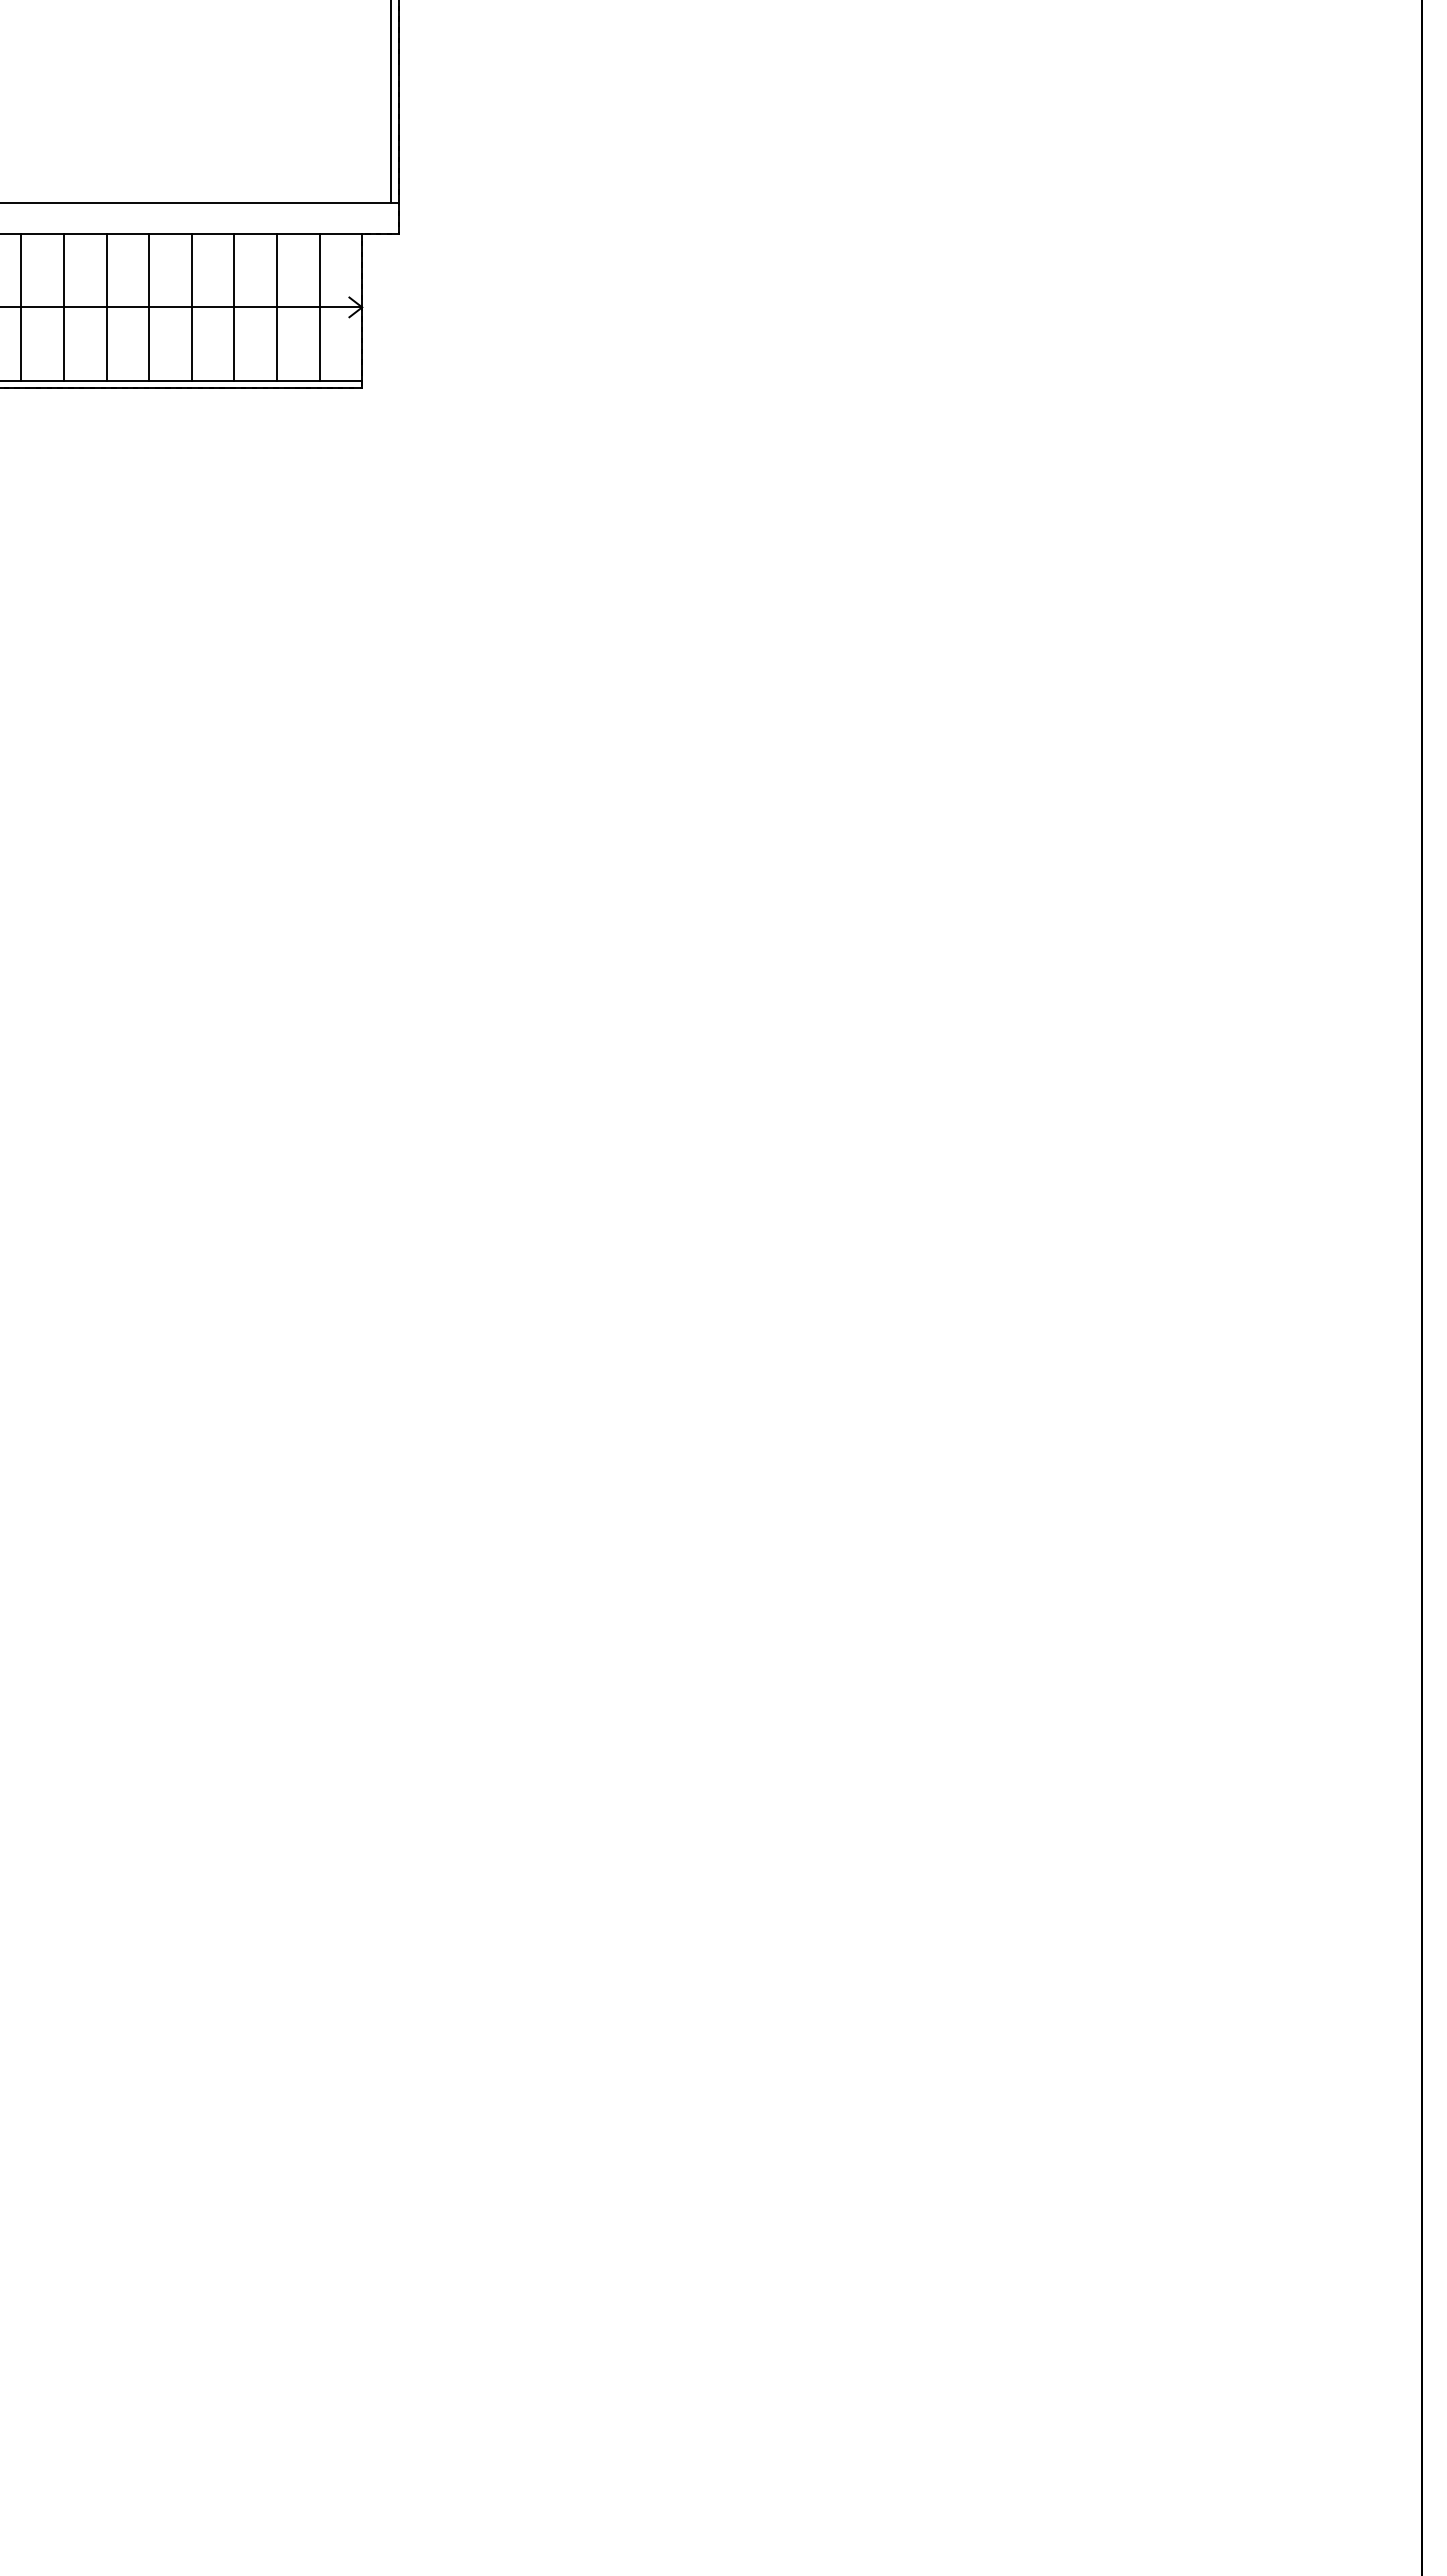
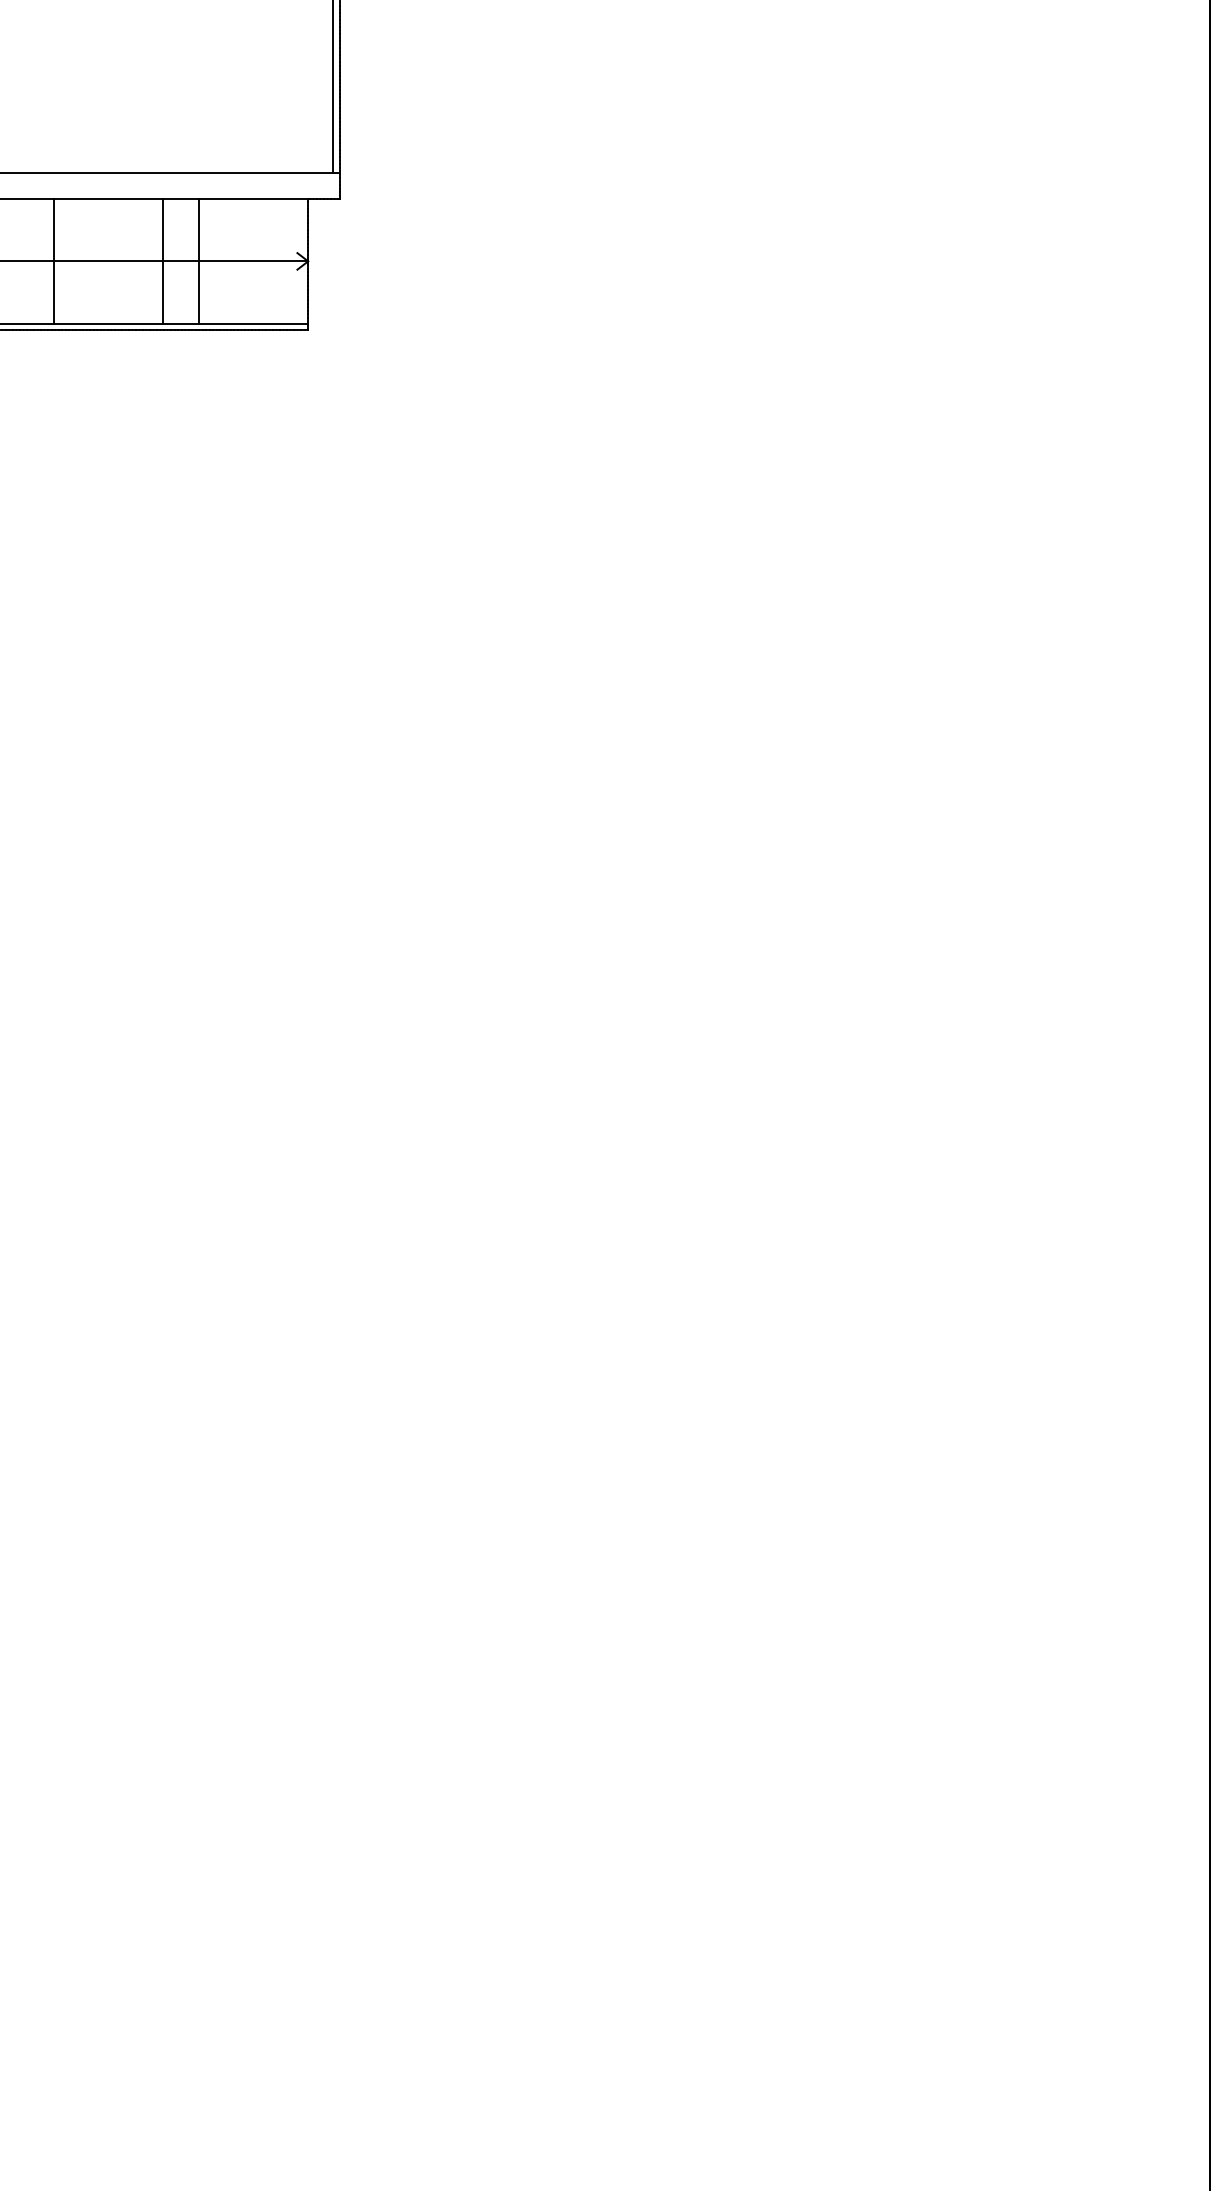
line: (21, 307) -> (18, 261), removed
line: (106, 307) -> (90, 261), removed
line: (149, 307) -> (127, 261), removed
line: (276, 307) -> (235, 261), removed
line: (319, 307) -> (271, 261), removed

